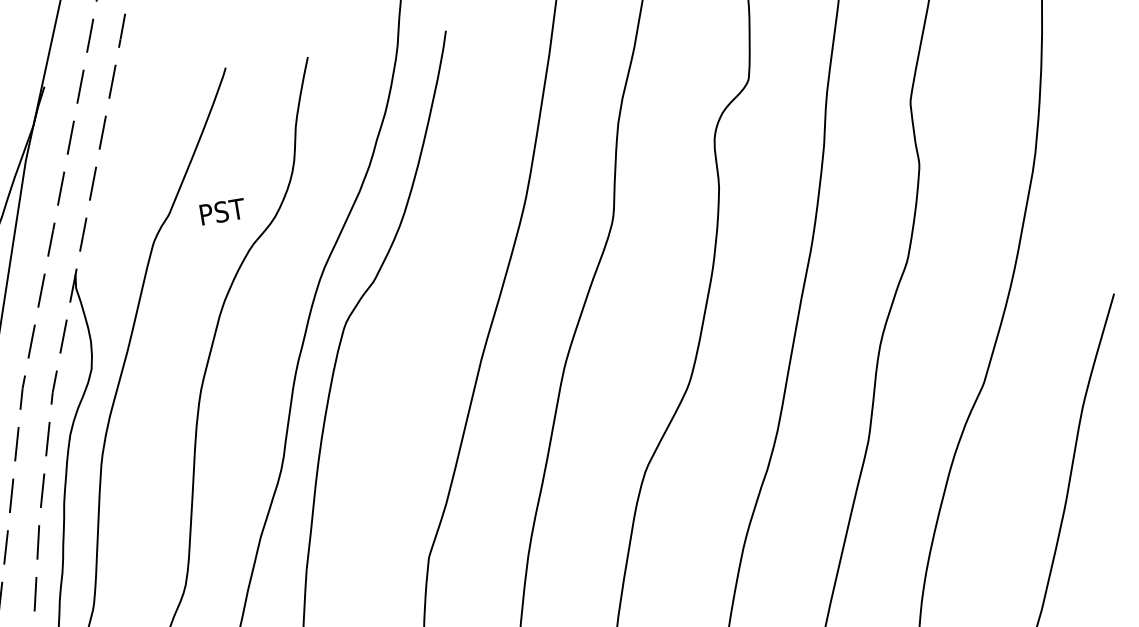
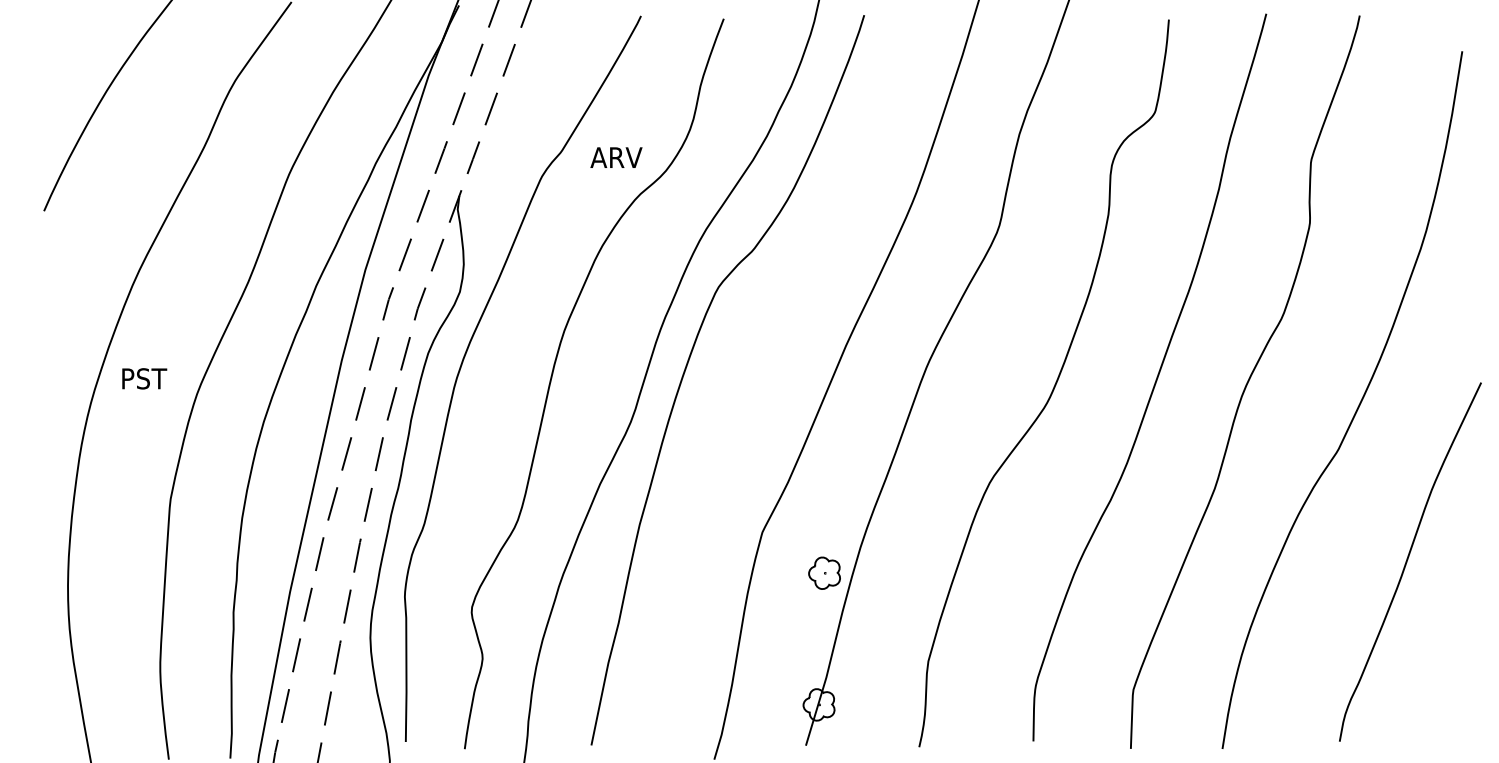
text: (224, 211) -> (616, 157), PST -> ARV
part: (496, 587) -> (824, 572), added

